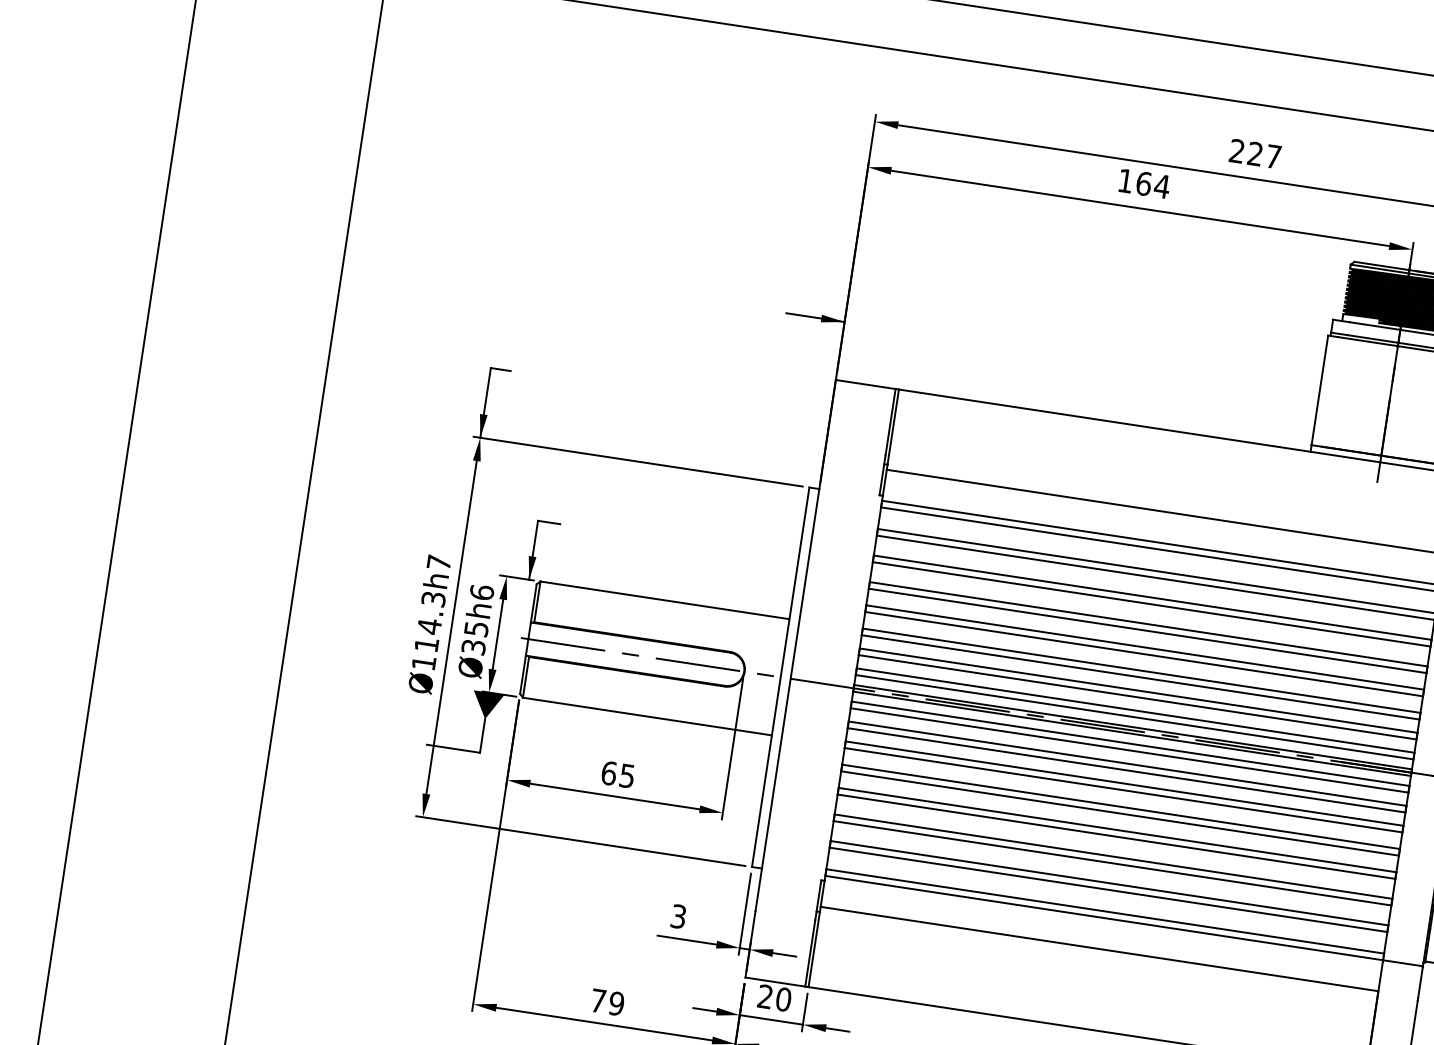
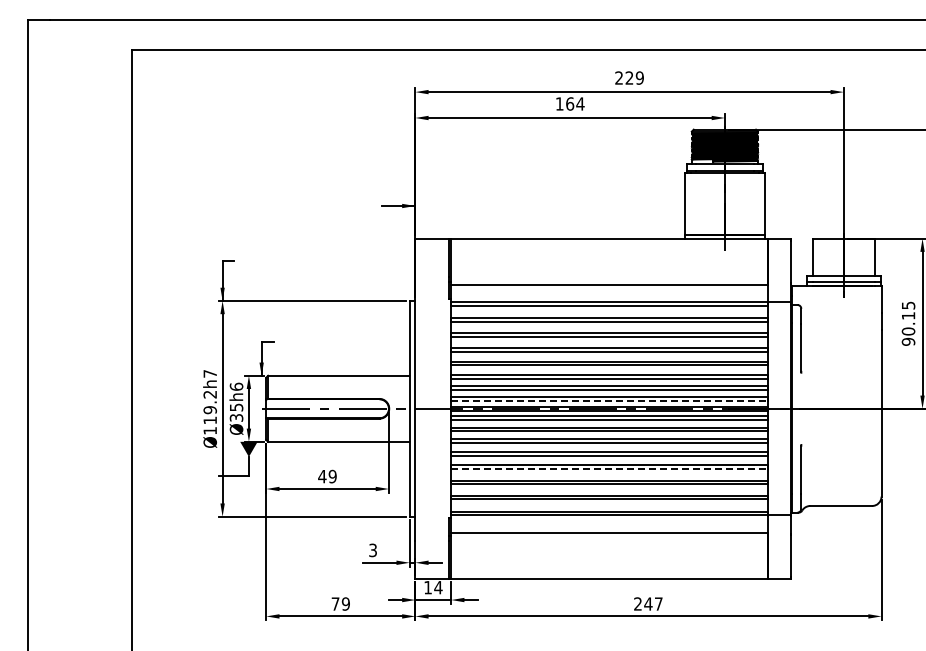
text: (1273, 155) -> (639, 77), 227 -> 229
text: (431, 613) -> (210, 402), Ø114.3h7 -> Ø119.2h7
line: (1134, 717) -> (609, 401), solid -> dashed
text: (618, 774) -> (327, 476), 65 -> 49
line: (1116, 837) -> (609, 469), solid -> dashed
text: (775, 997) -> (433, 587), 20 -> 14

